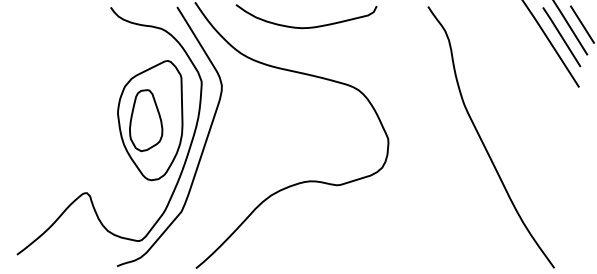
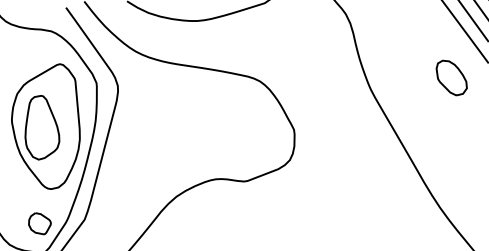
part: (542, 98) -> (451, 77), added
part: (137, 212) -> (39, 223), added

